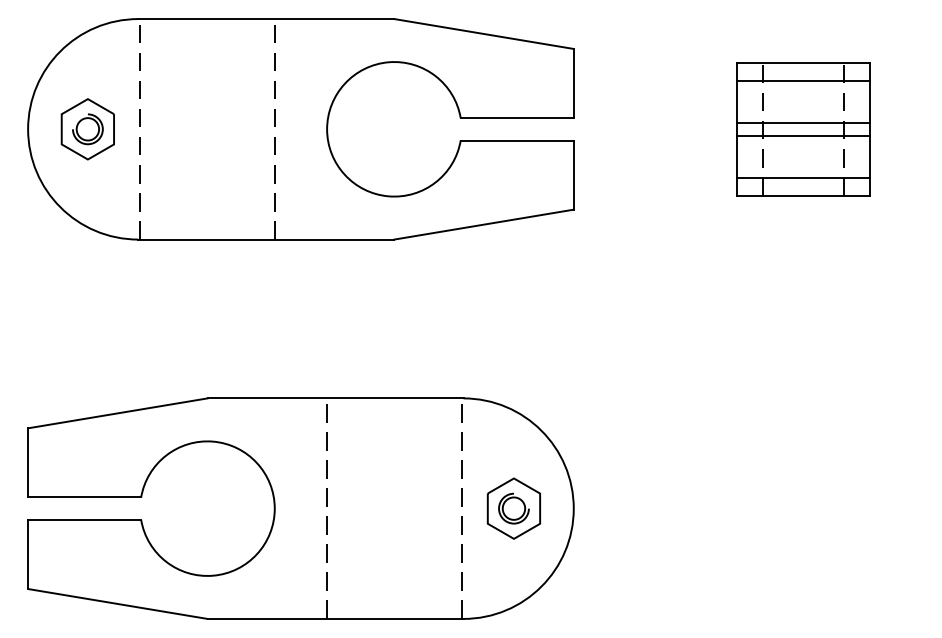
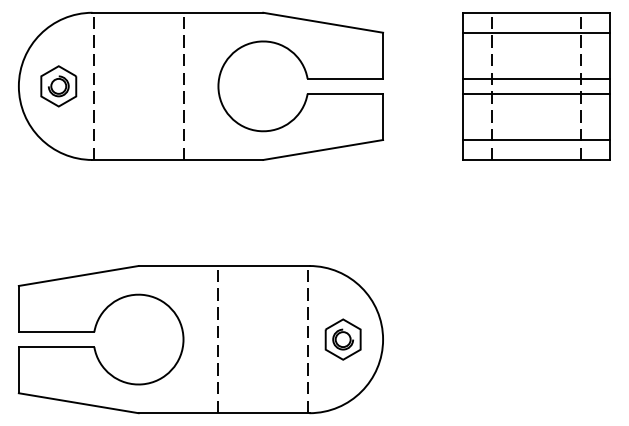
part: (803, 129) -> (536, 86), size x1.67

